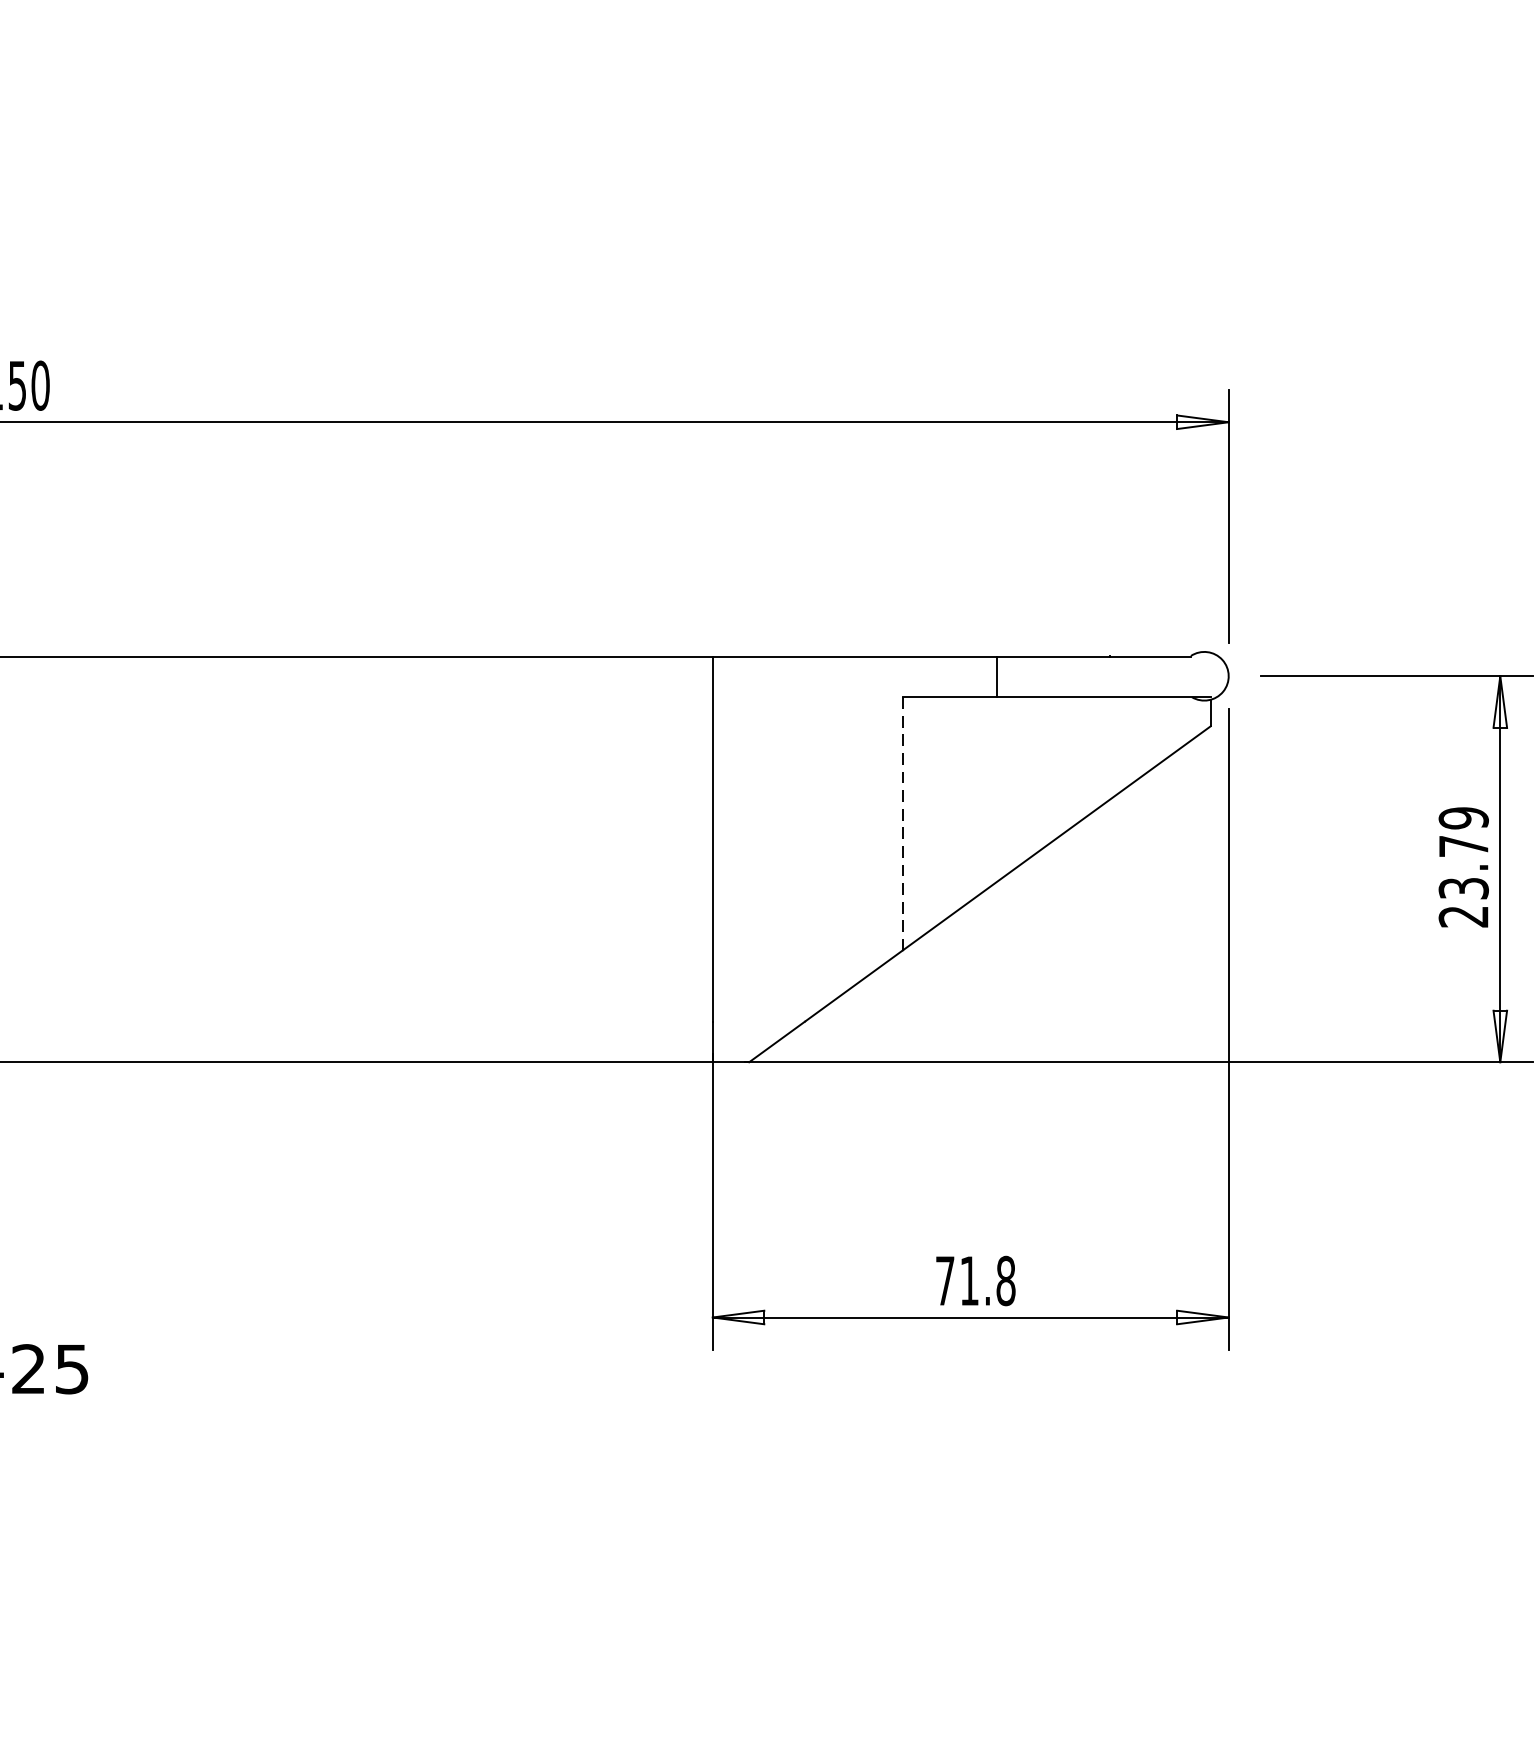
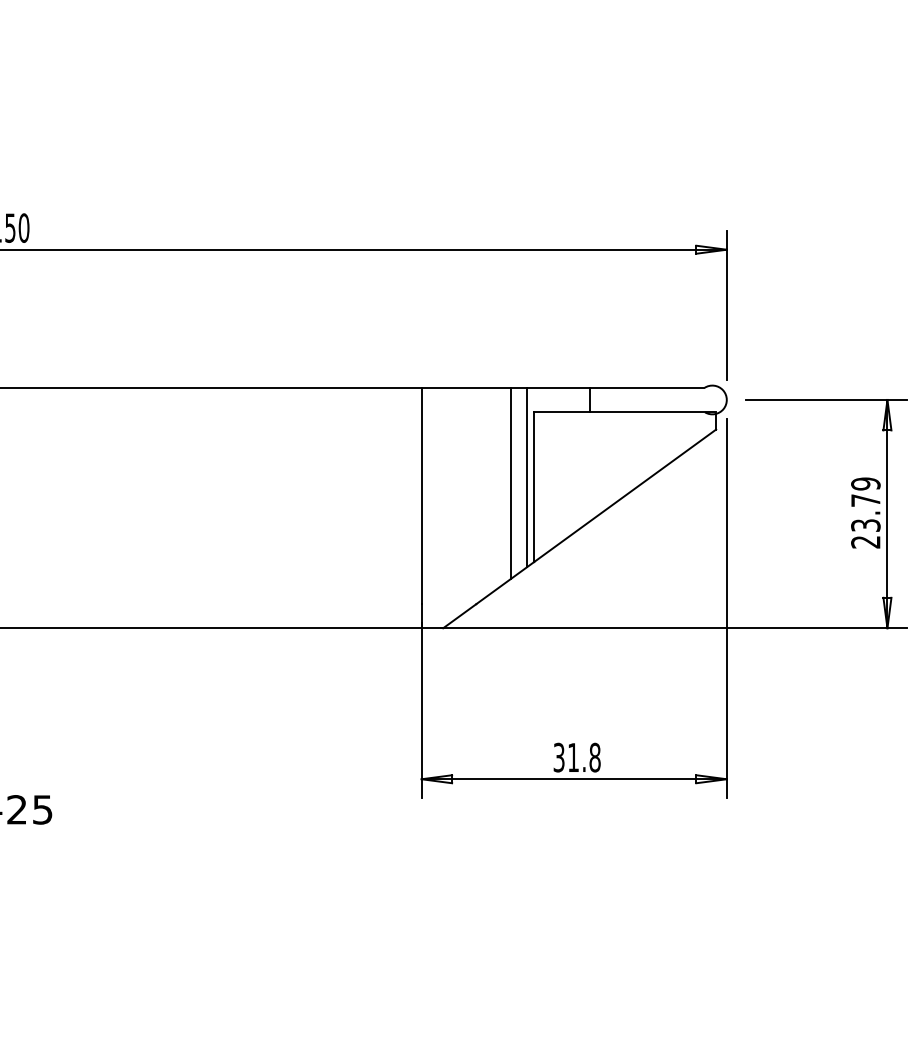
line: (890, 807) -> (526, 477), added
line: (864, 817) -> (511, 483), added
line: (903, 824) -> (534, 487), dashed -> solid
text: (944, 1280) -> (558, 757), 71.8 -> 31.8

